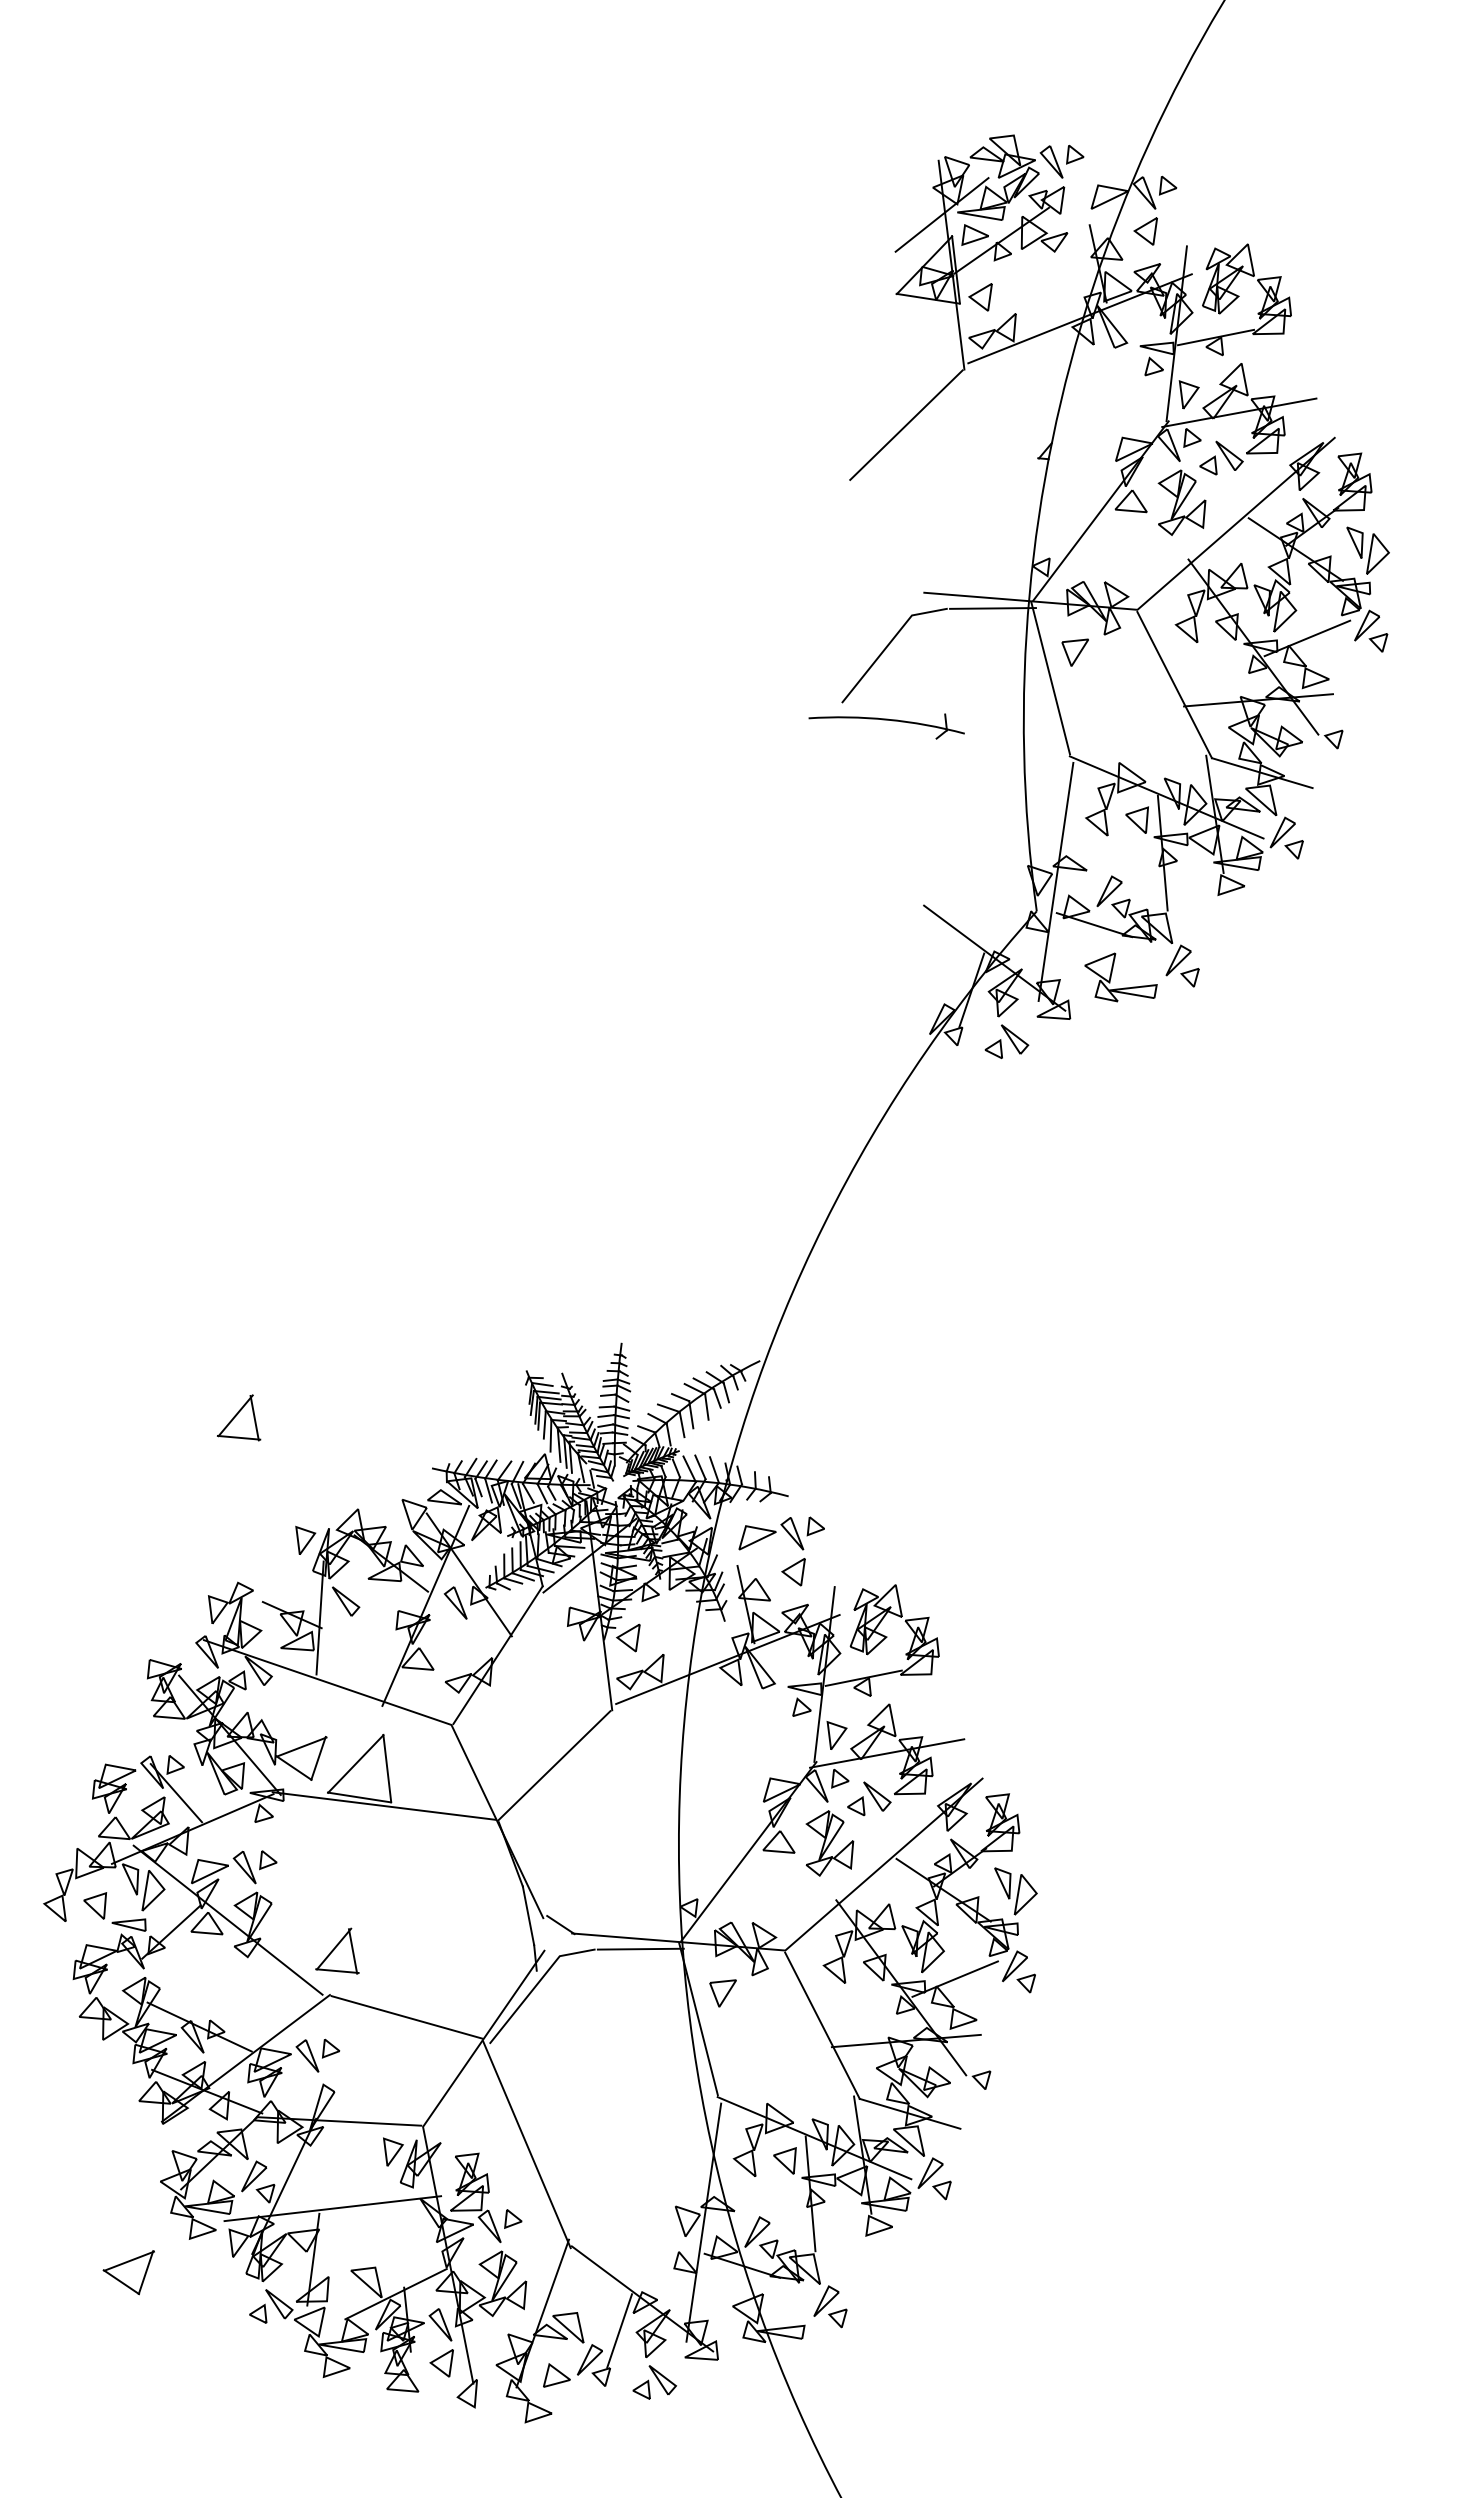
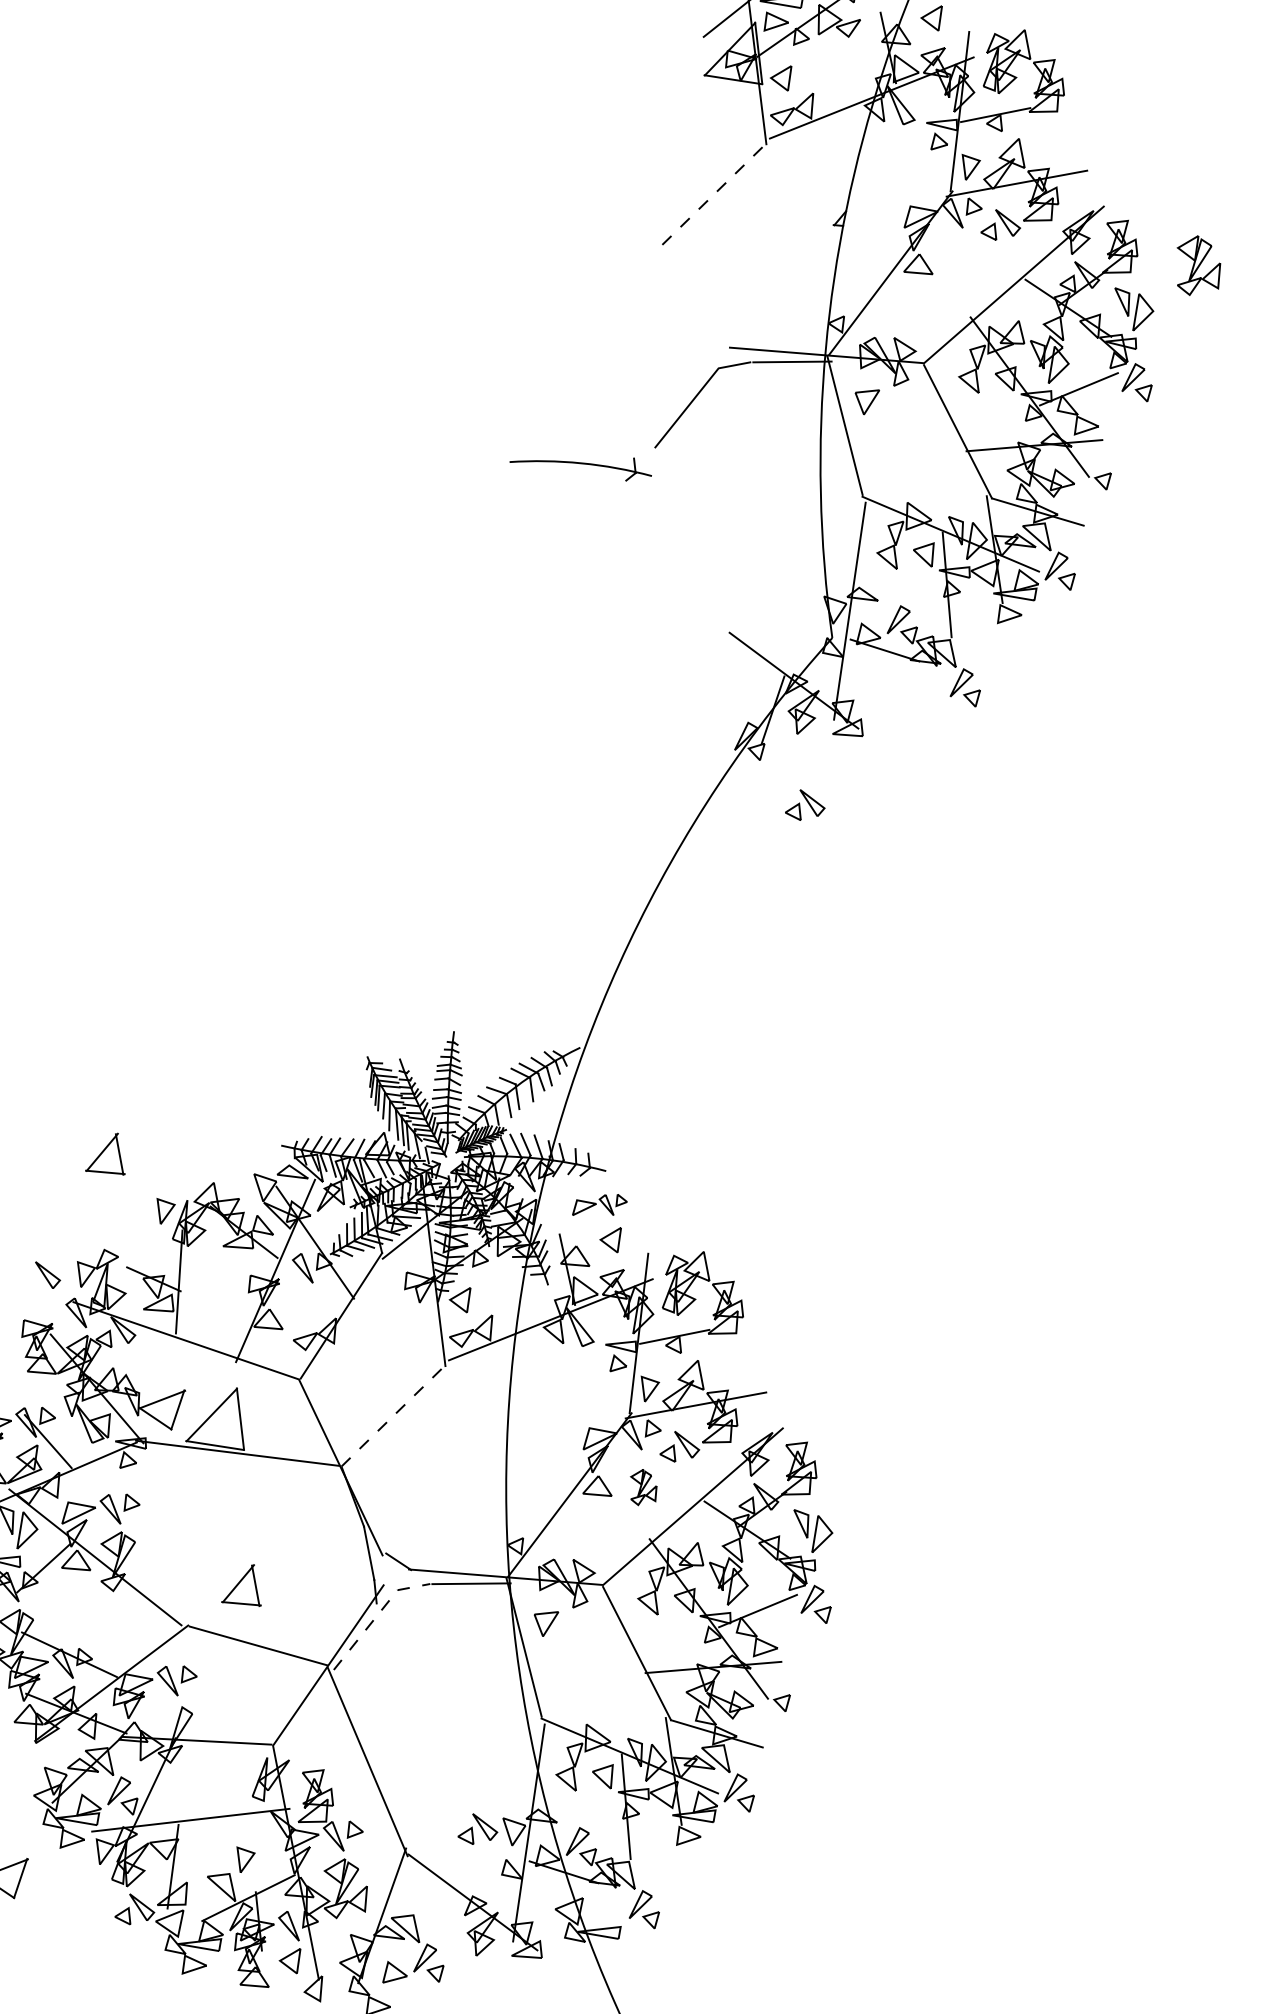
line: (906, 424) -> (713, 194), solid -> dashed
part: (1181, 502) -> (1198, 265), moved
part: (886, 726) -> (580, 469), moved
part: (1112, 973) -> (901, 694), removed
part: (1006, 1041) -> (804, 804), moved
part: (239, 1417) -> (105, 1153), moved
part: (781, 1533) -> (599, 1204), size x0.7
part: (346, 1601) -> (48, 1275), moved
line: (554, 1765) -> (392, 1416), solid -> dashed
part: (829, 1843) -> (643, 1487), size x0.6
part: (337, 1950) -> (241, 1584), moved
line: (536, 1984) -> (376, 1615), solid -> dashed
part: (393, 2151) -> (246, 1859), moved
line: (619, 2330) -> (452, 1931), removed
part: (654, 2382) -> (477, 1829), moved

